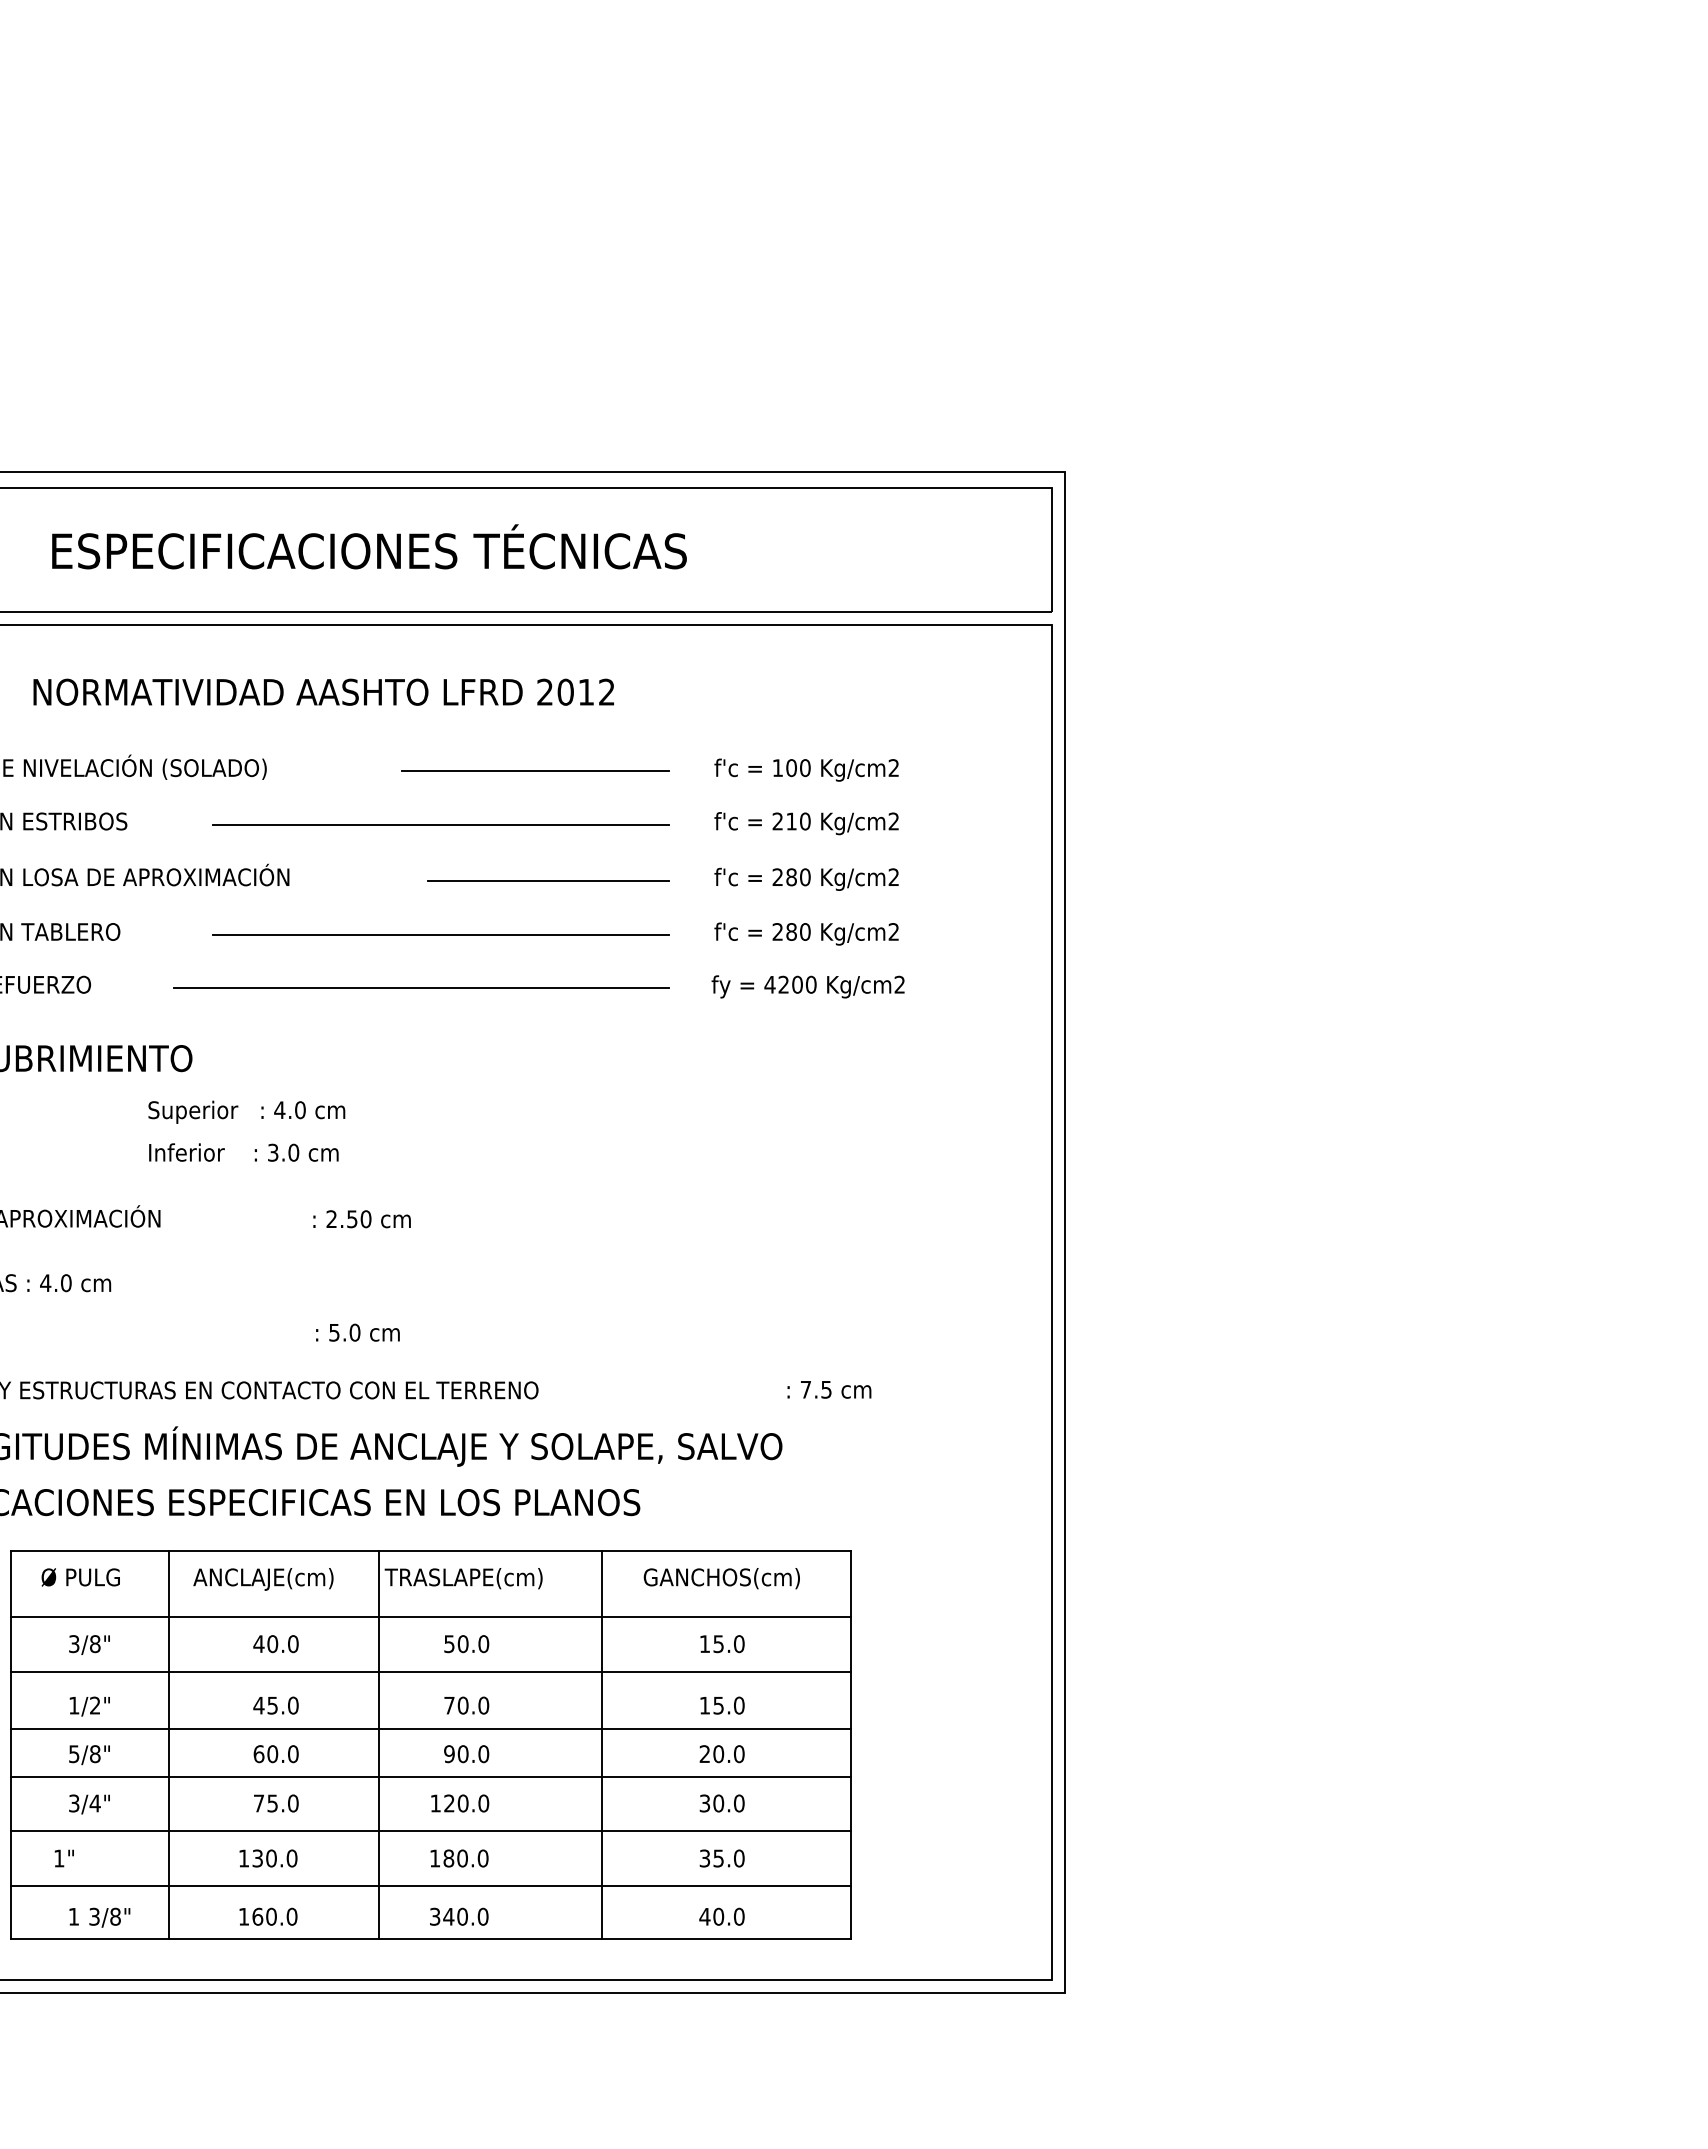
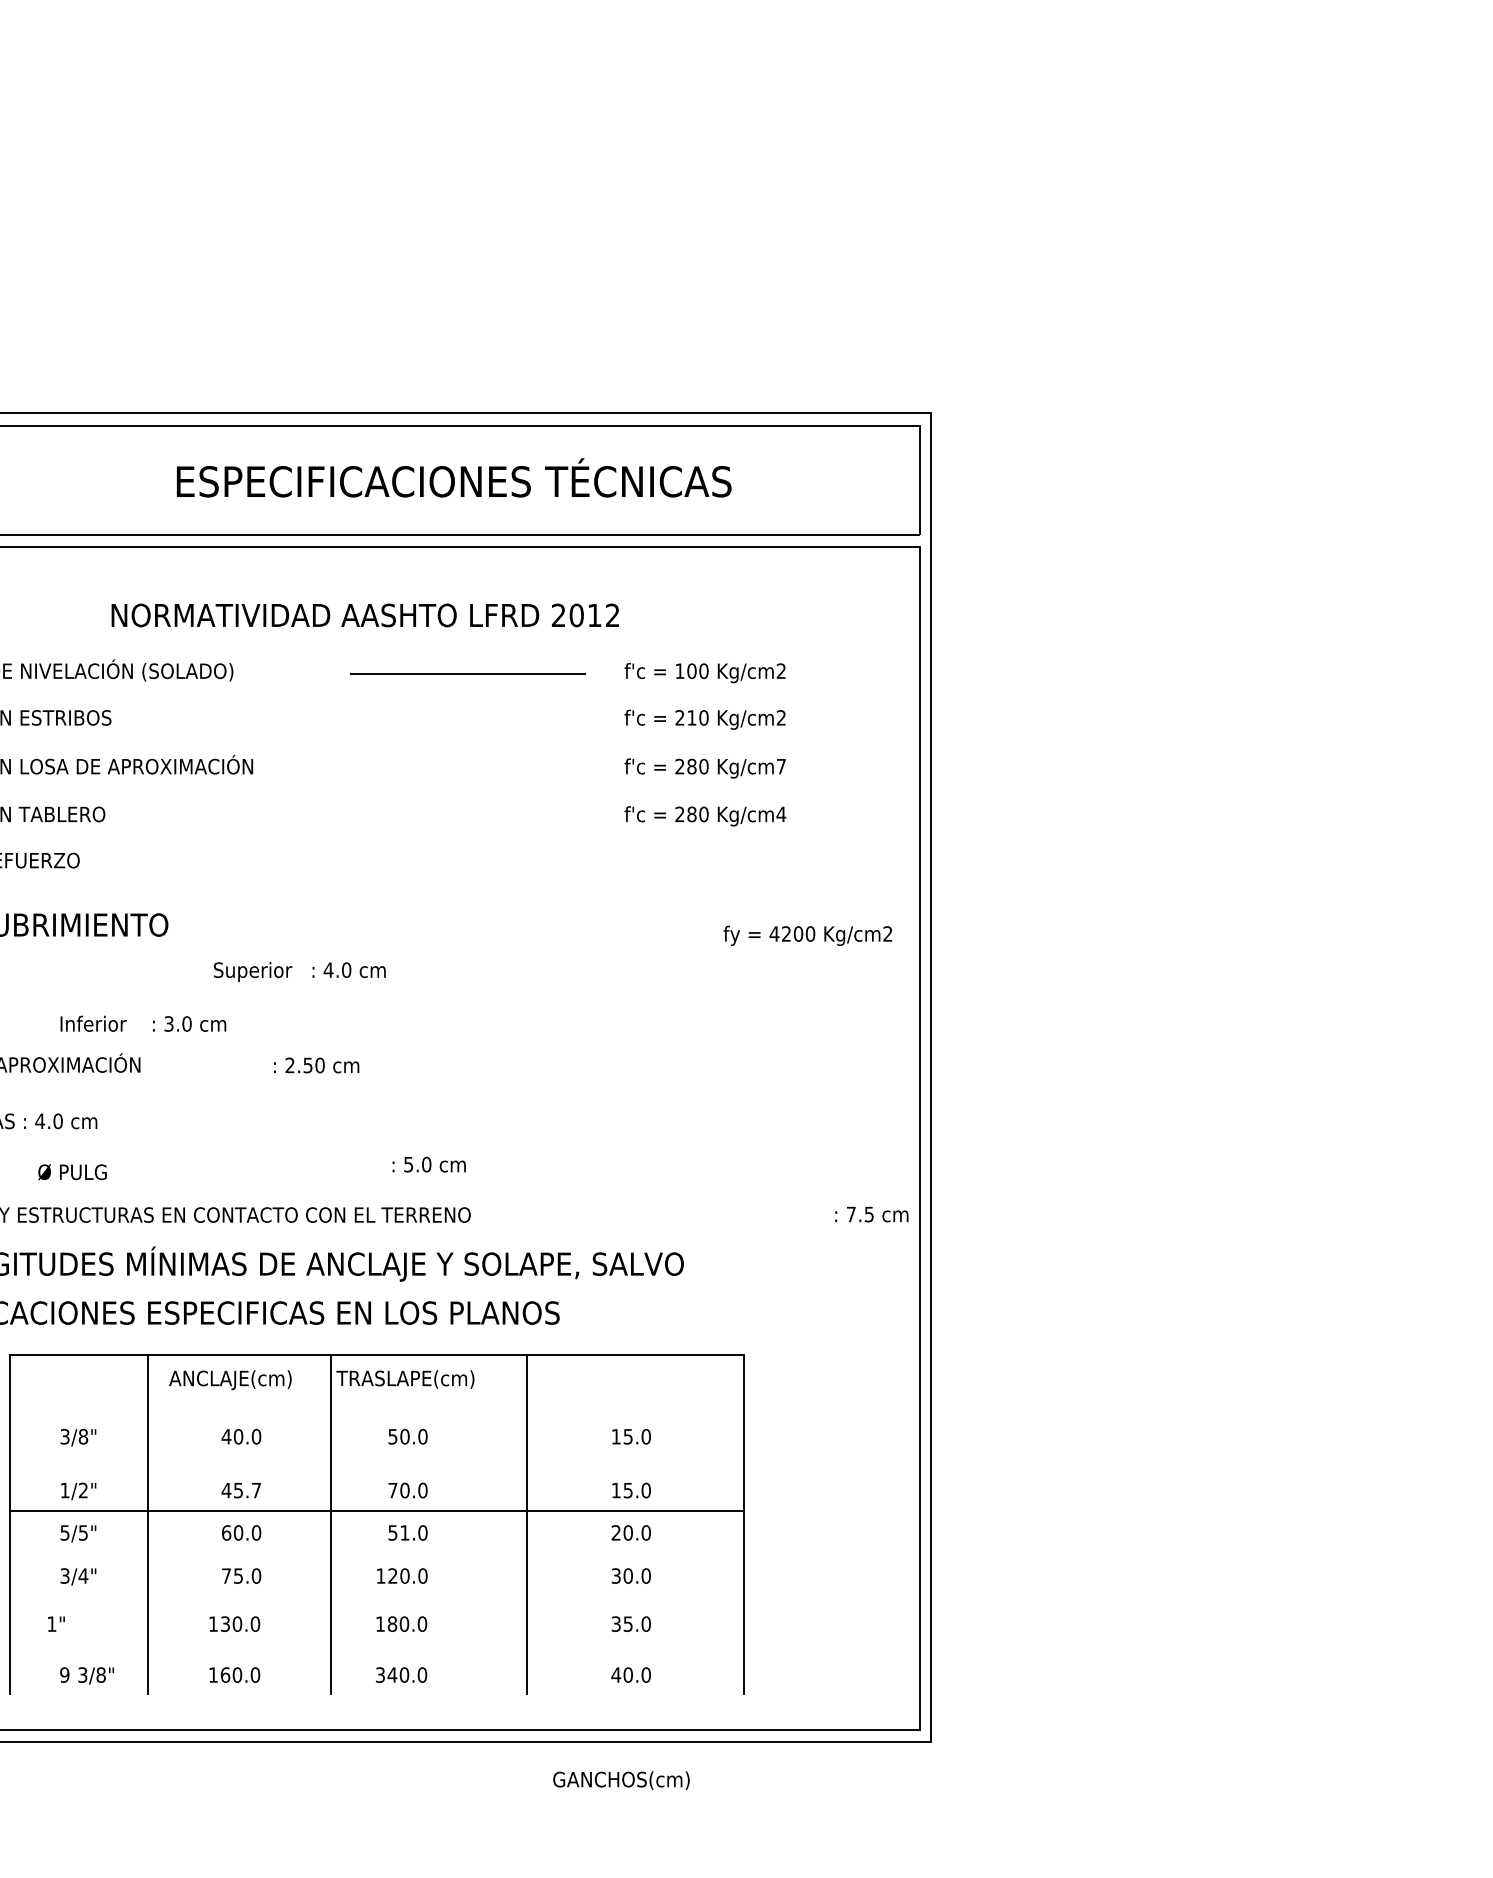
text: (369, 546) -> (454, 477), moved
text: (323, 691) -> (365, 614), moved
line: (441, 824) -> (386, 720), removed
text: (893, 876) -> (781, 765), Kg/cm2 -> Kg/cm7
line: (548, 880) -> (479, 769), removed
text: (893, 931) -> (781, 814), Kg/cm2 -> Kg/cm4
line: (441, 935) -> (386, 817), removed
text: (807, 986) -> (807, 935), moved
line: (421, 987) -> (368, 862), removed
text: (246, 1111) -> (299, 971), moved
text: (243, 1152) -> (143, 1023), moved
text: (357, 1332) -> (428, 1164), moved
text: (829, 1389) -> (871, 1214), moved
text: (80, 1577) -> (72, 1172), moved
text: (721, 1578) -> (621, 1780), moved
line: (430, 1616) -> (376, 1412), removed
line: (430, 1672) -> (376, 1461), removed
text: (293, 1705) -> (256, 1490), 45.0 -> 45.7
text: (95, 1754) -> (83, 1533), 5/8" -> 5/5"
text: (456, 1754) -> (399, 1533), 90.0 -> 51.0
line: (430, 1777) -> (376, 1553), removed
line: (430, 1830) -> (376, 1599), removed
line: (430, 1885) -> (376, 1647), removed
text: (73, 1916) -> (64, 1674), 1 -> 9
line: (430, 1939) -> (376, 1694), removed

